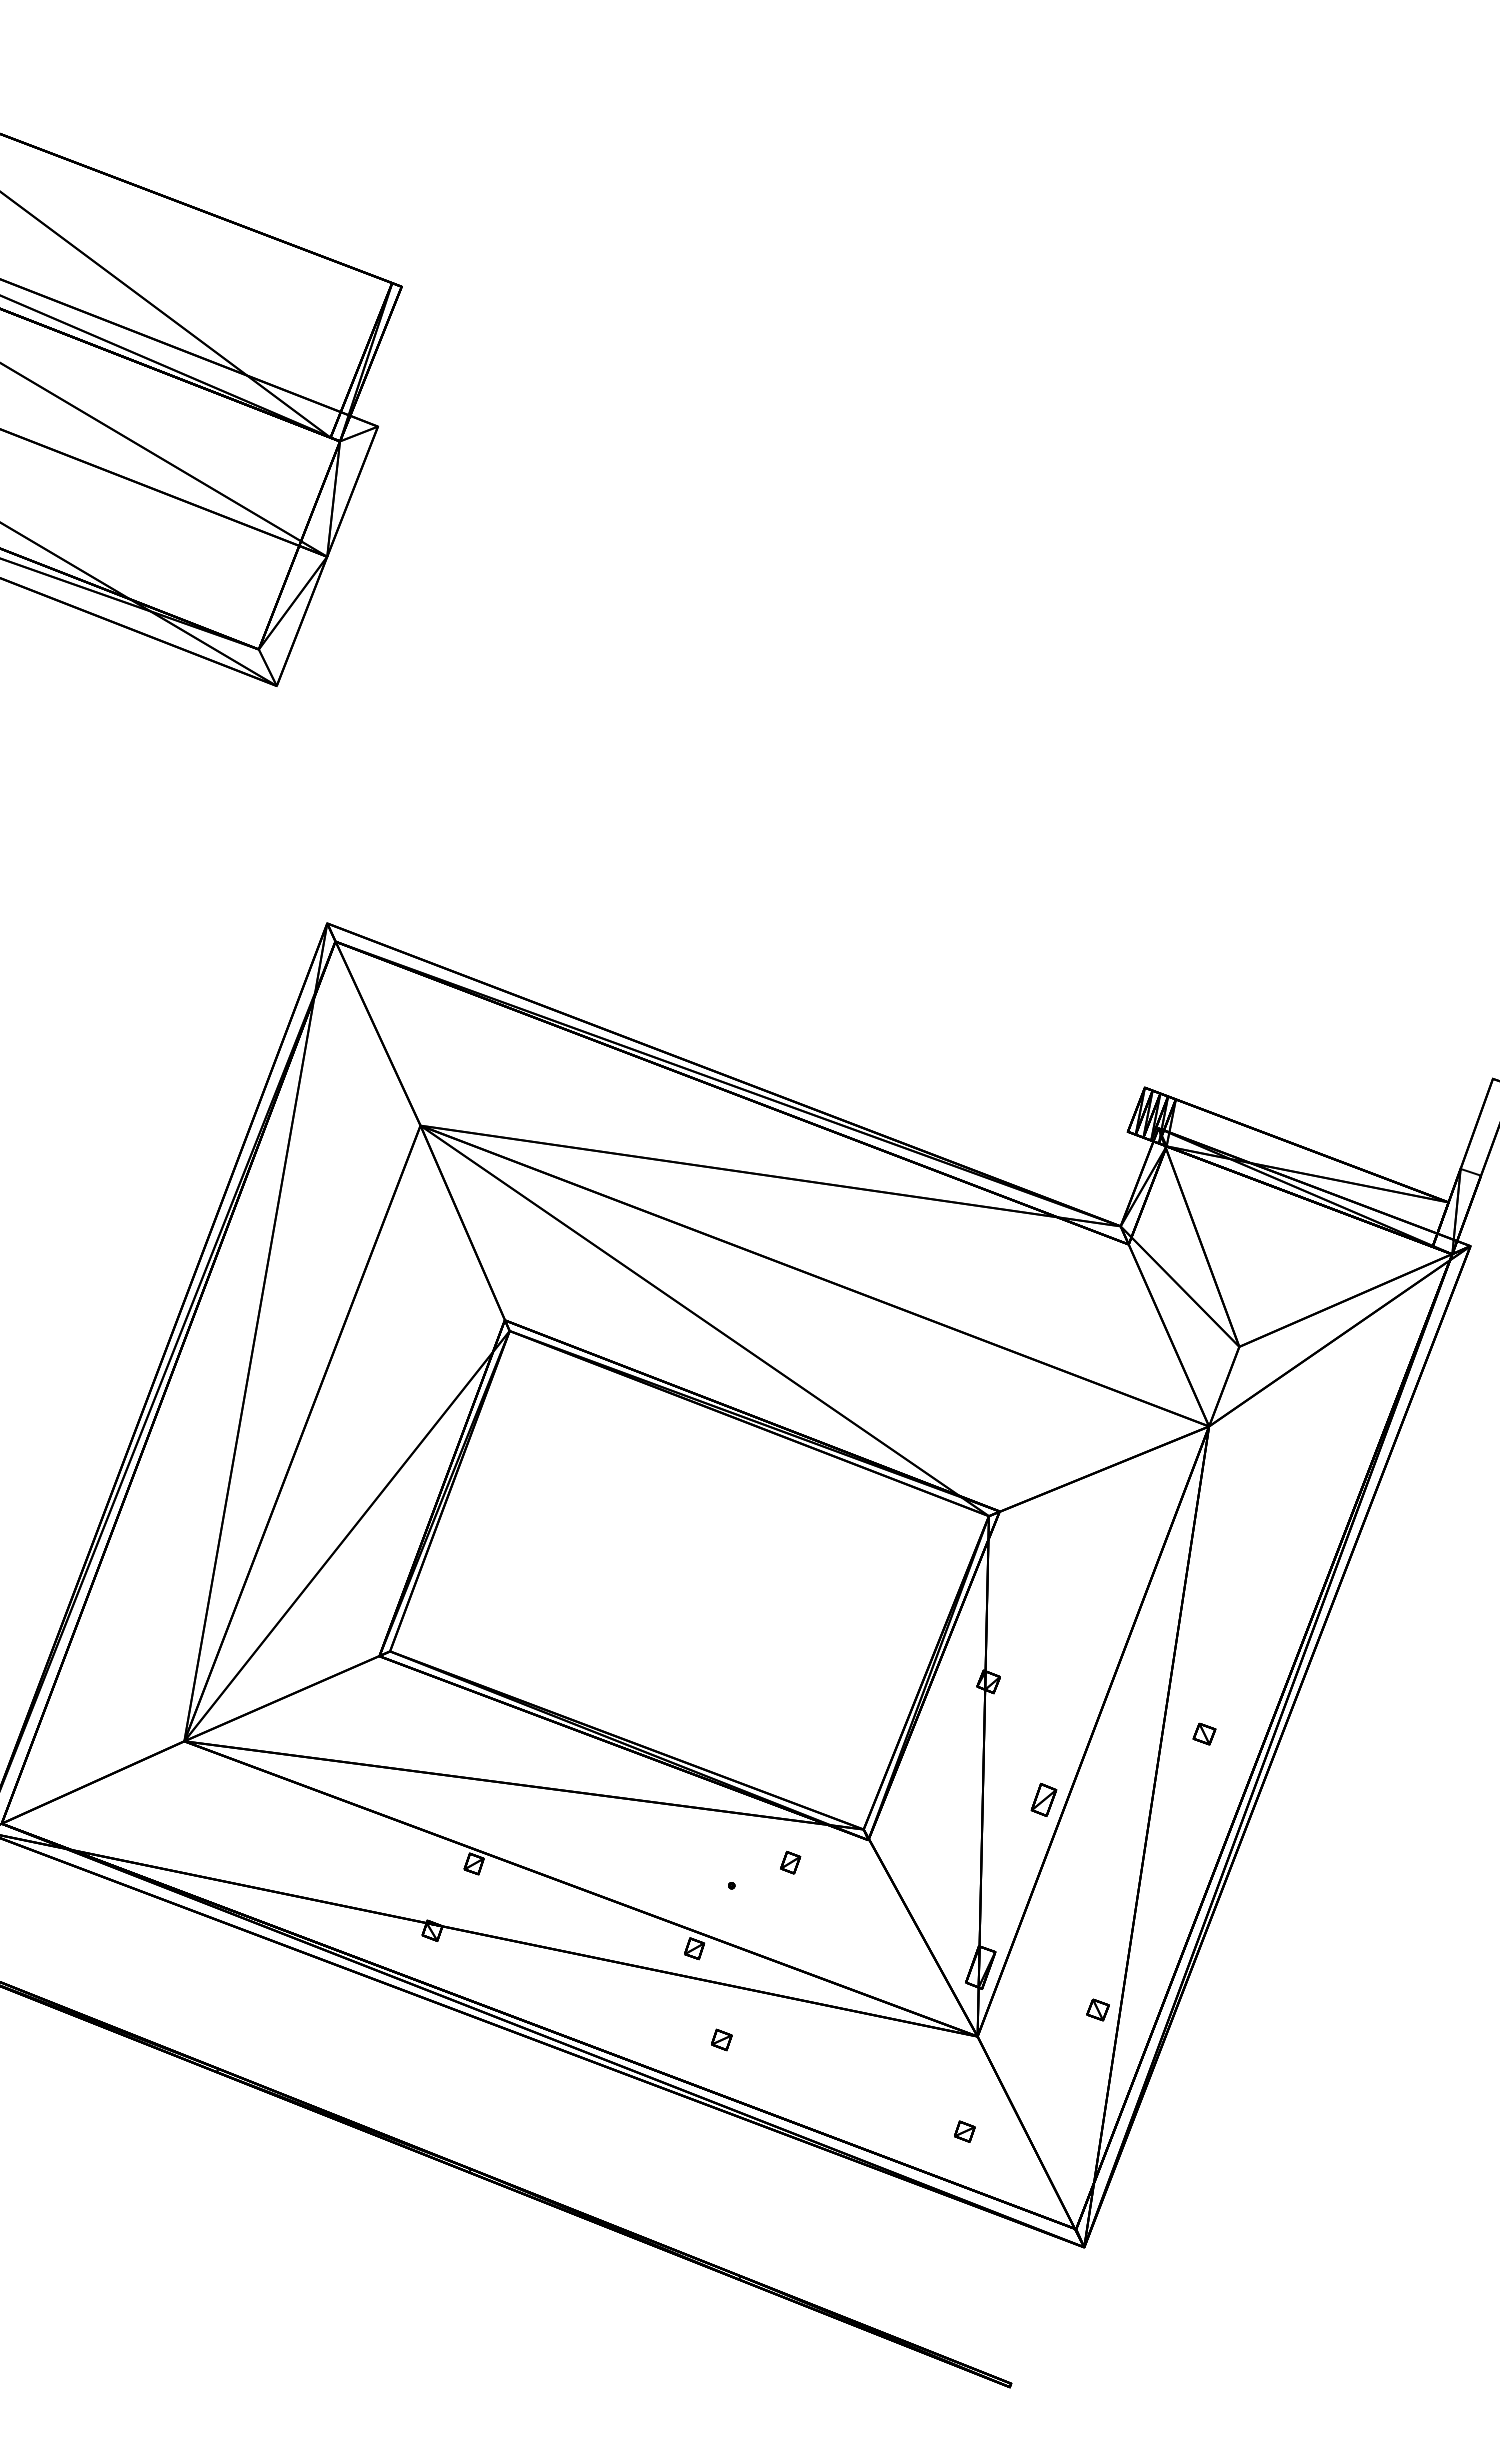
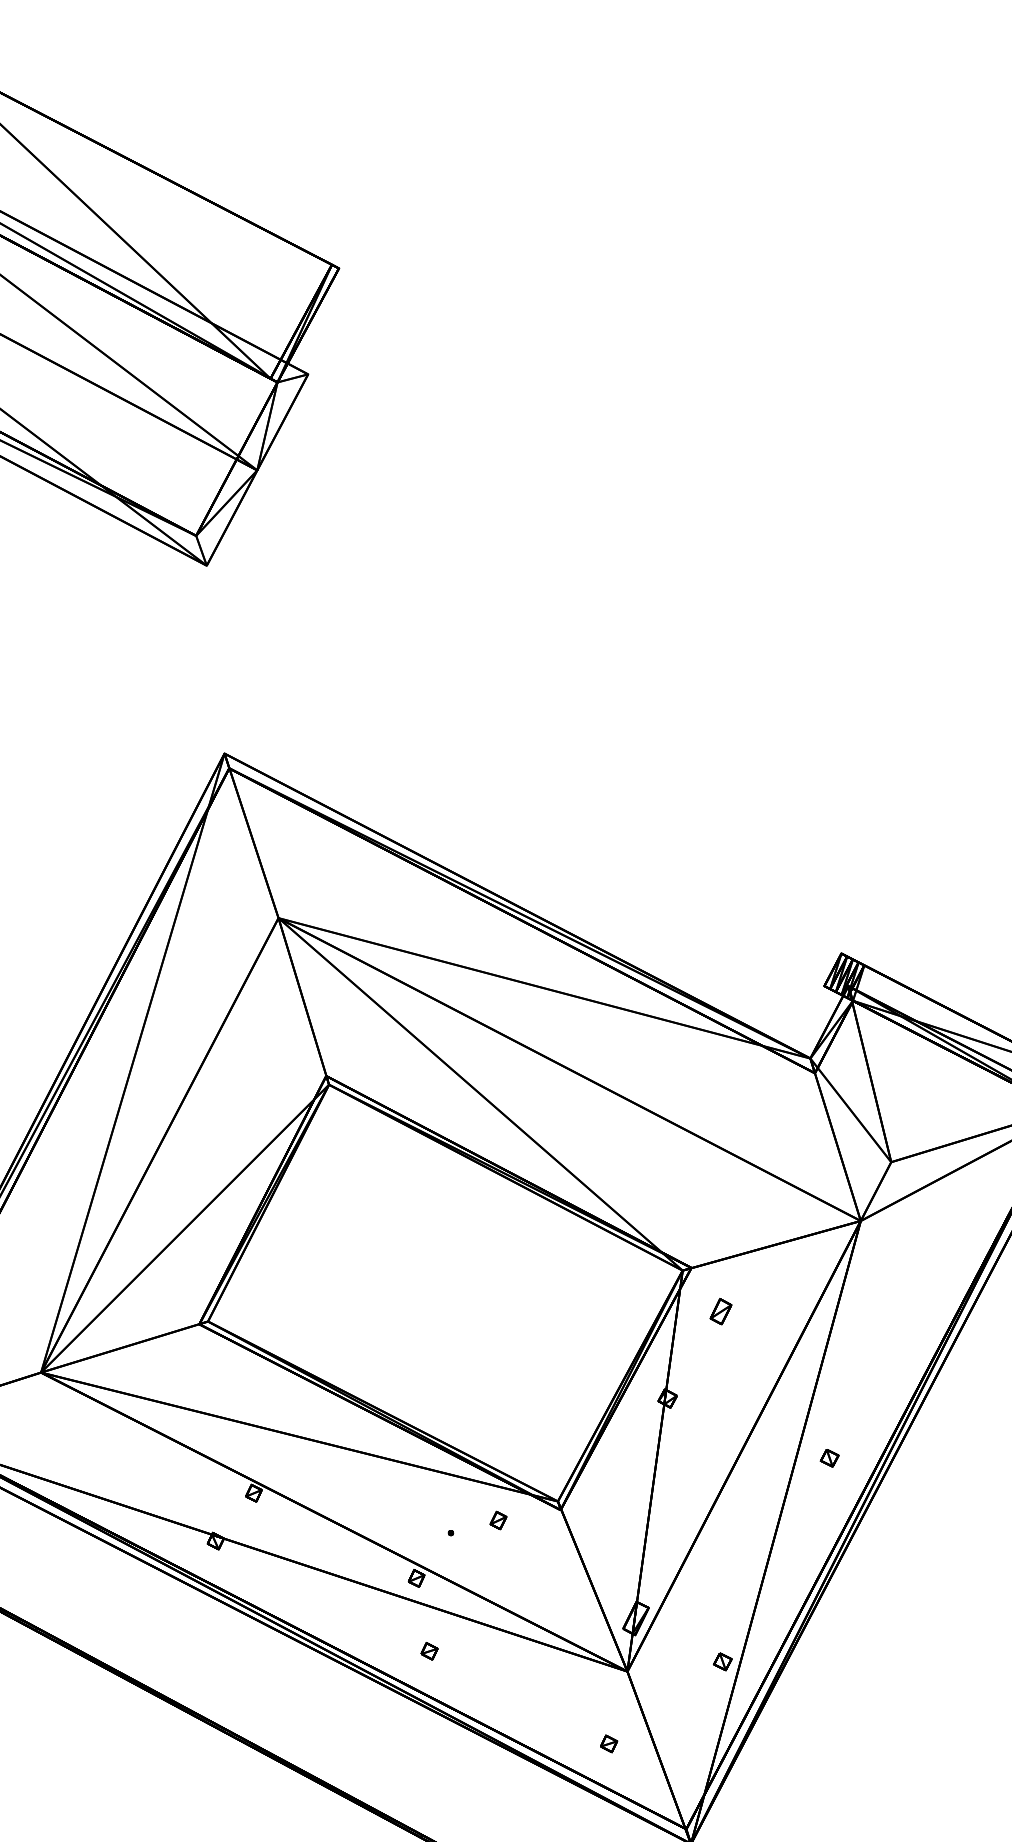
part: (1043, 1799) -> (720, 1311), moved

